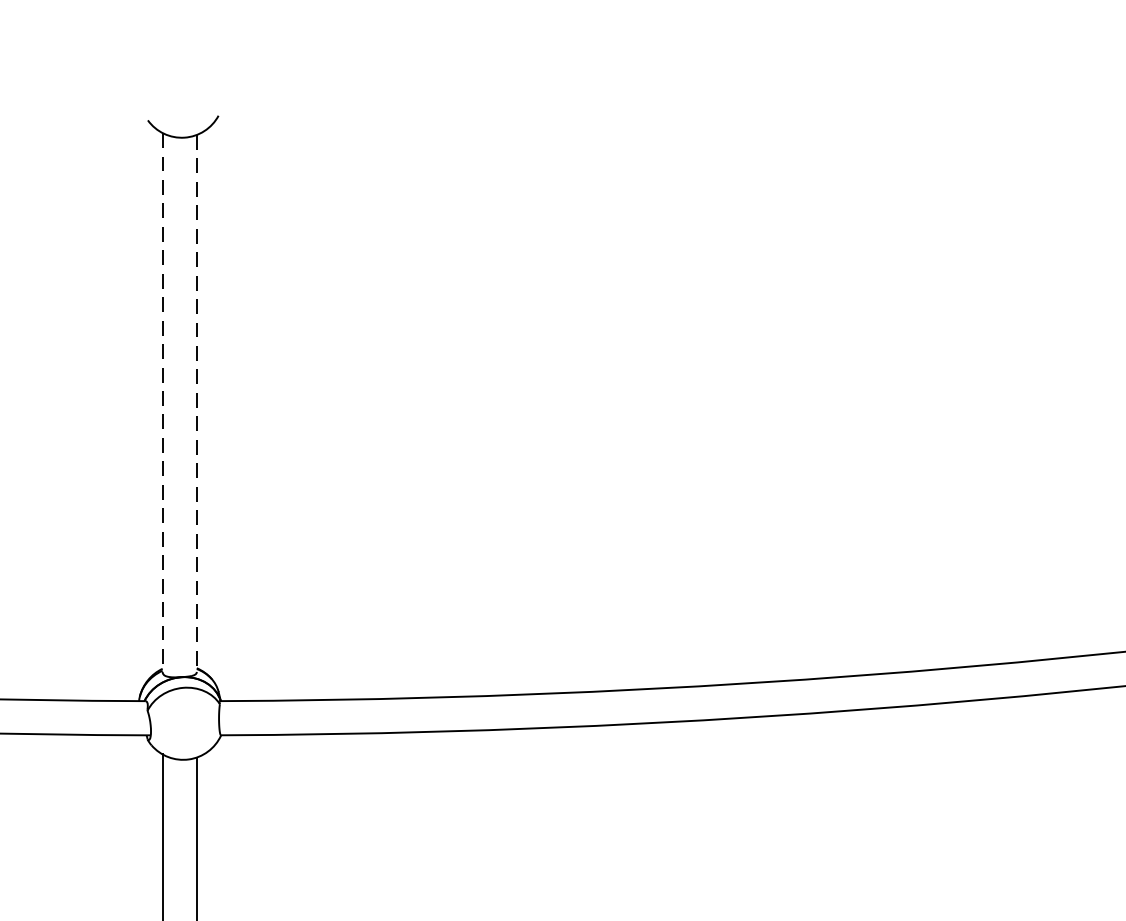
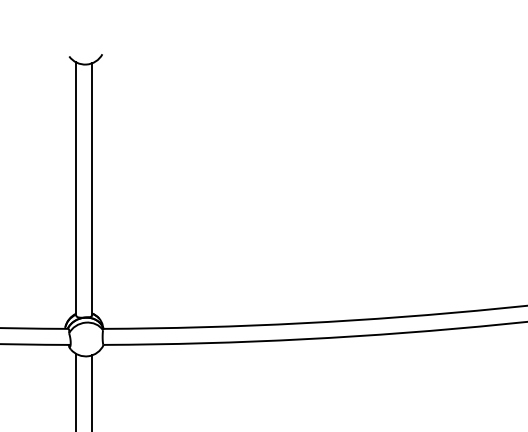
line: (163, 404) -> (76, 189), dashed -> solid
line: (197, 404) -> (92, 189), dashed -> solid

